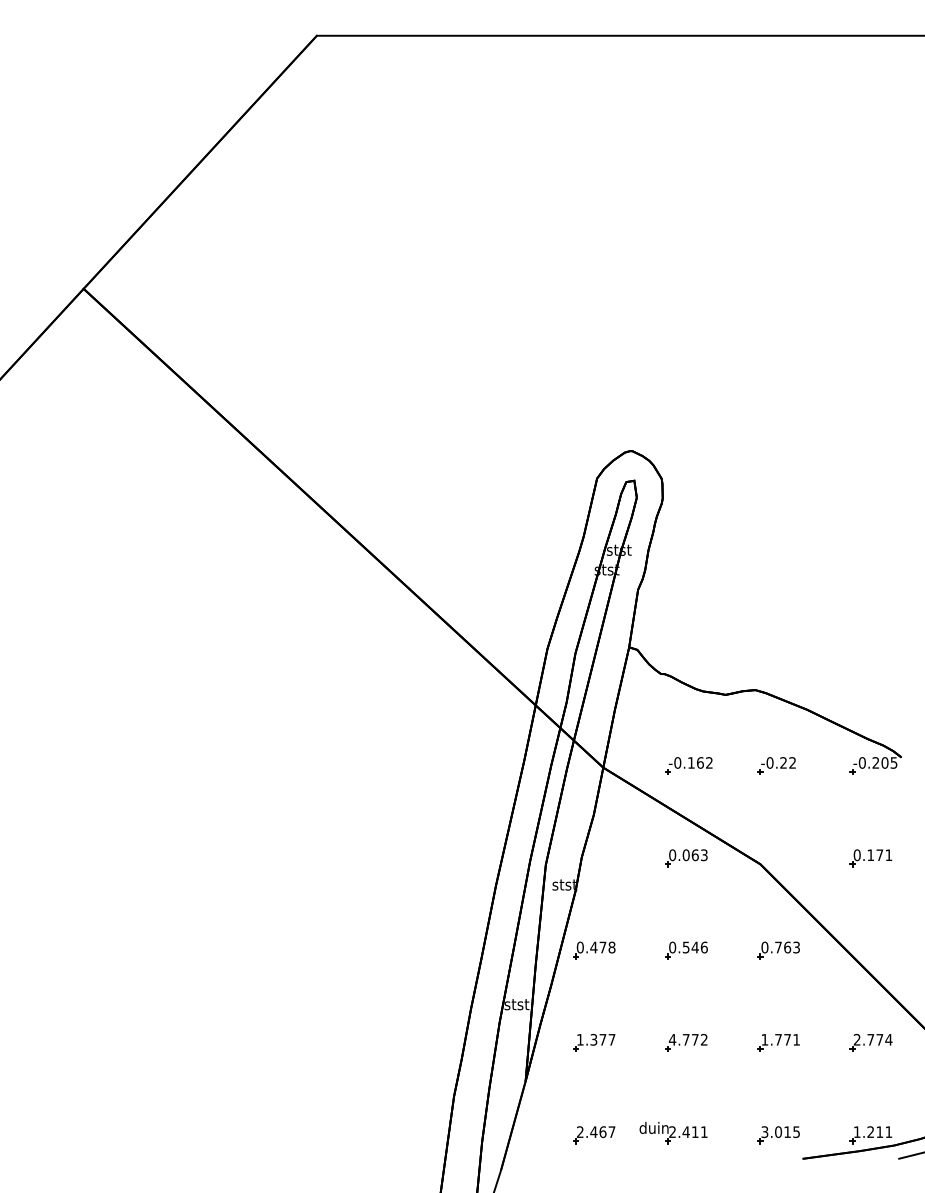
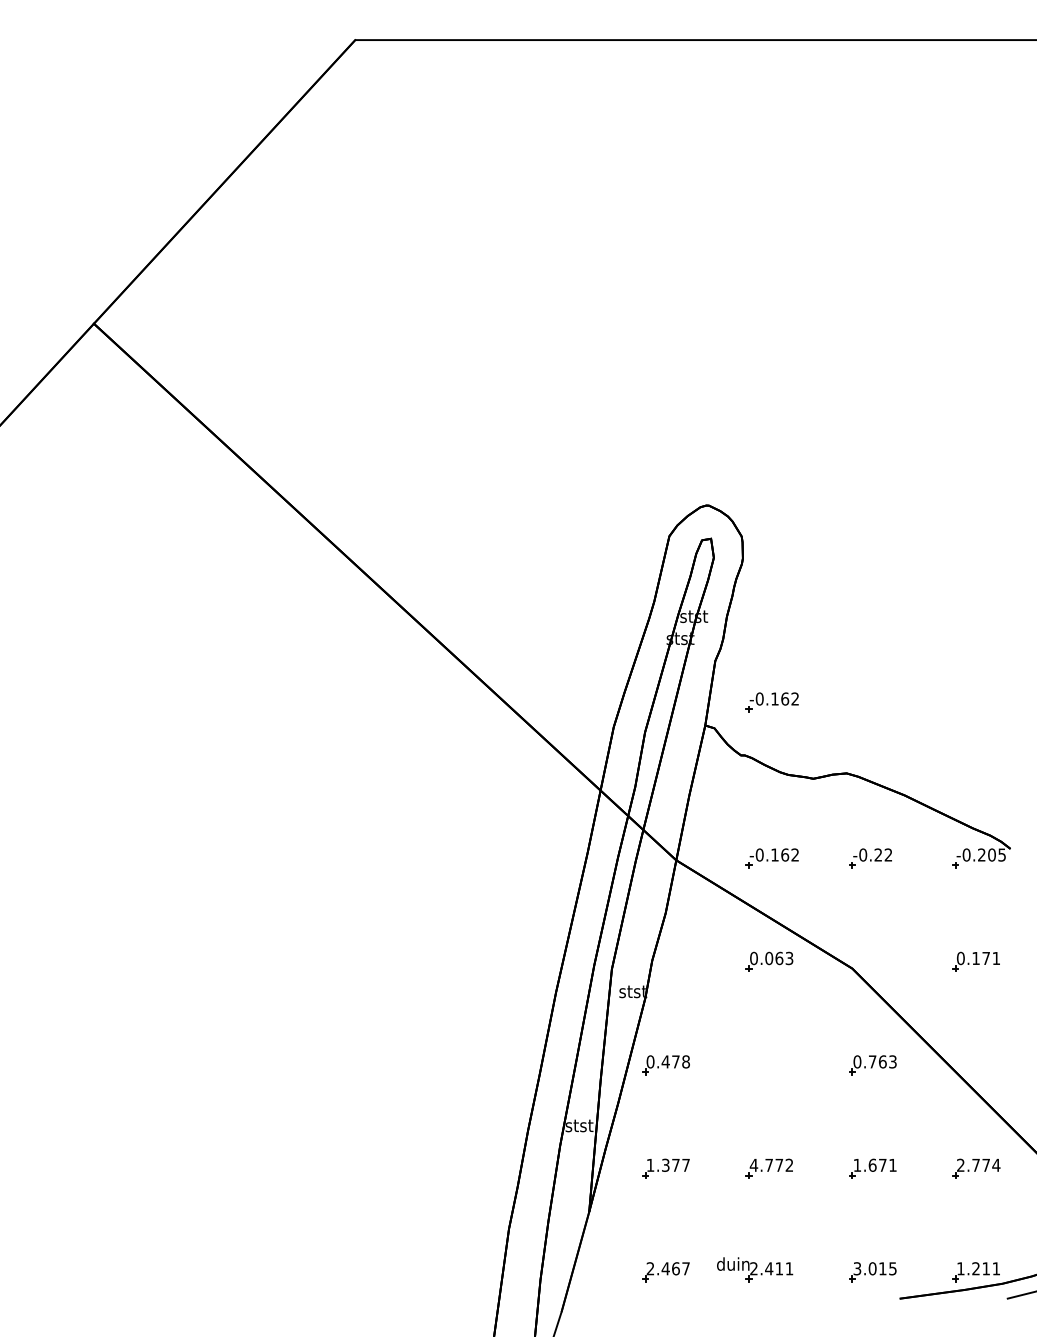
part: (688, 626) -> (771, 702), added
part: (686, 950) -> (769, 1065), removed
text: (778, 1039) -> (872, 1164), 1.771 -> 1.671

